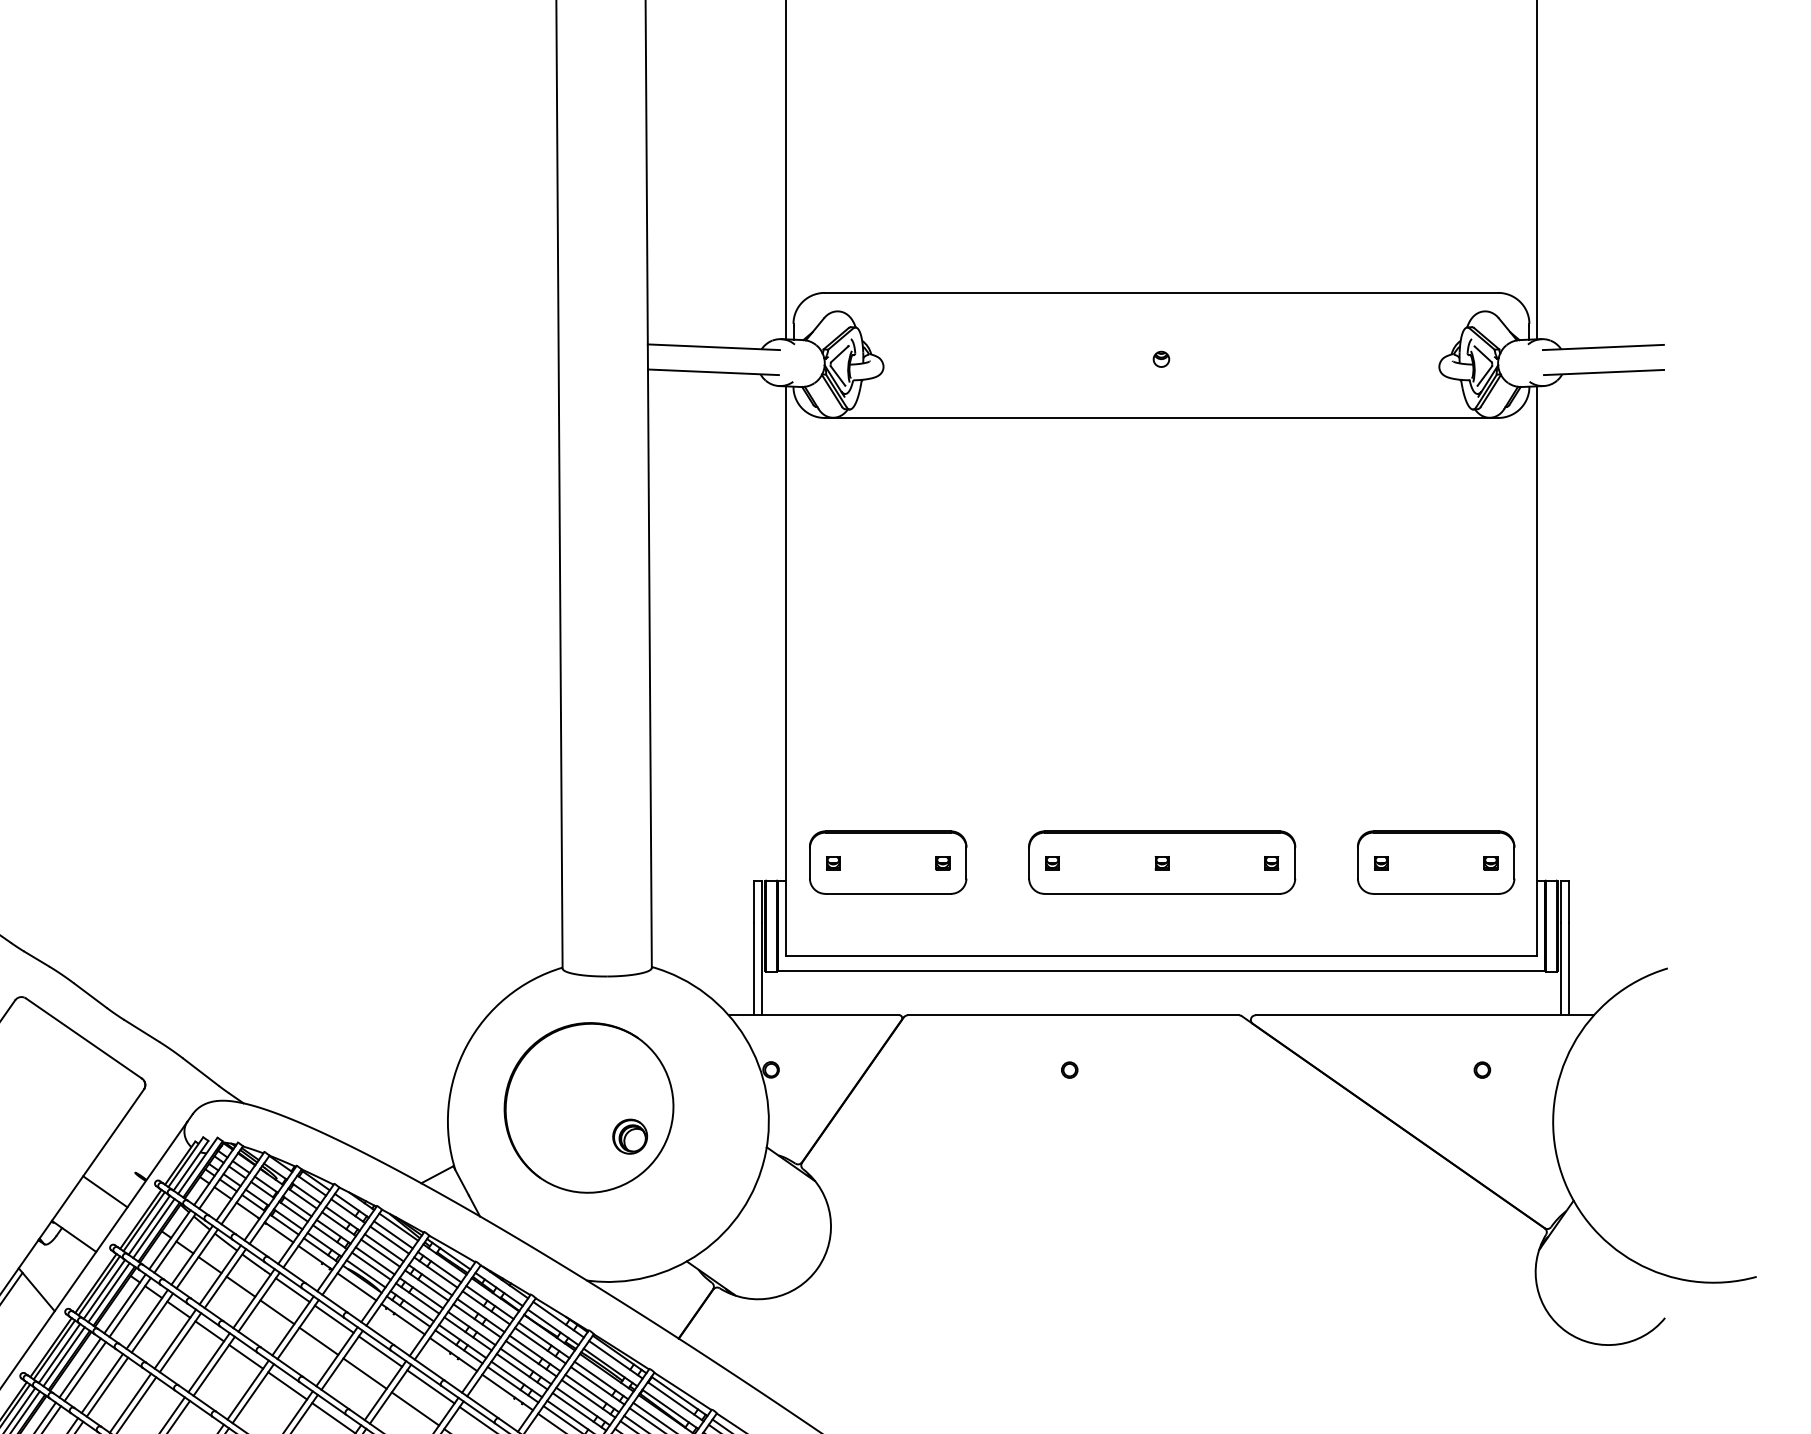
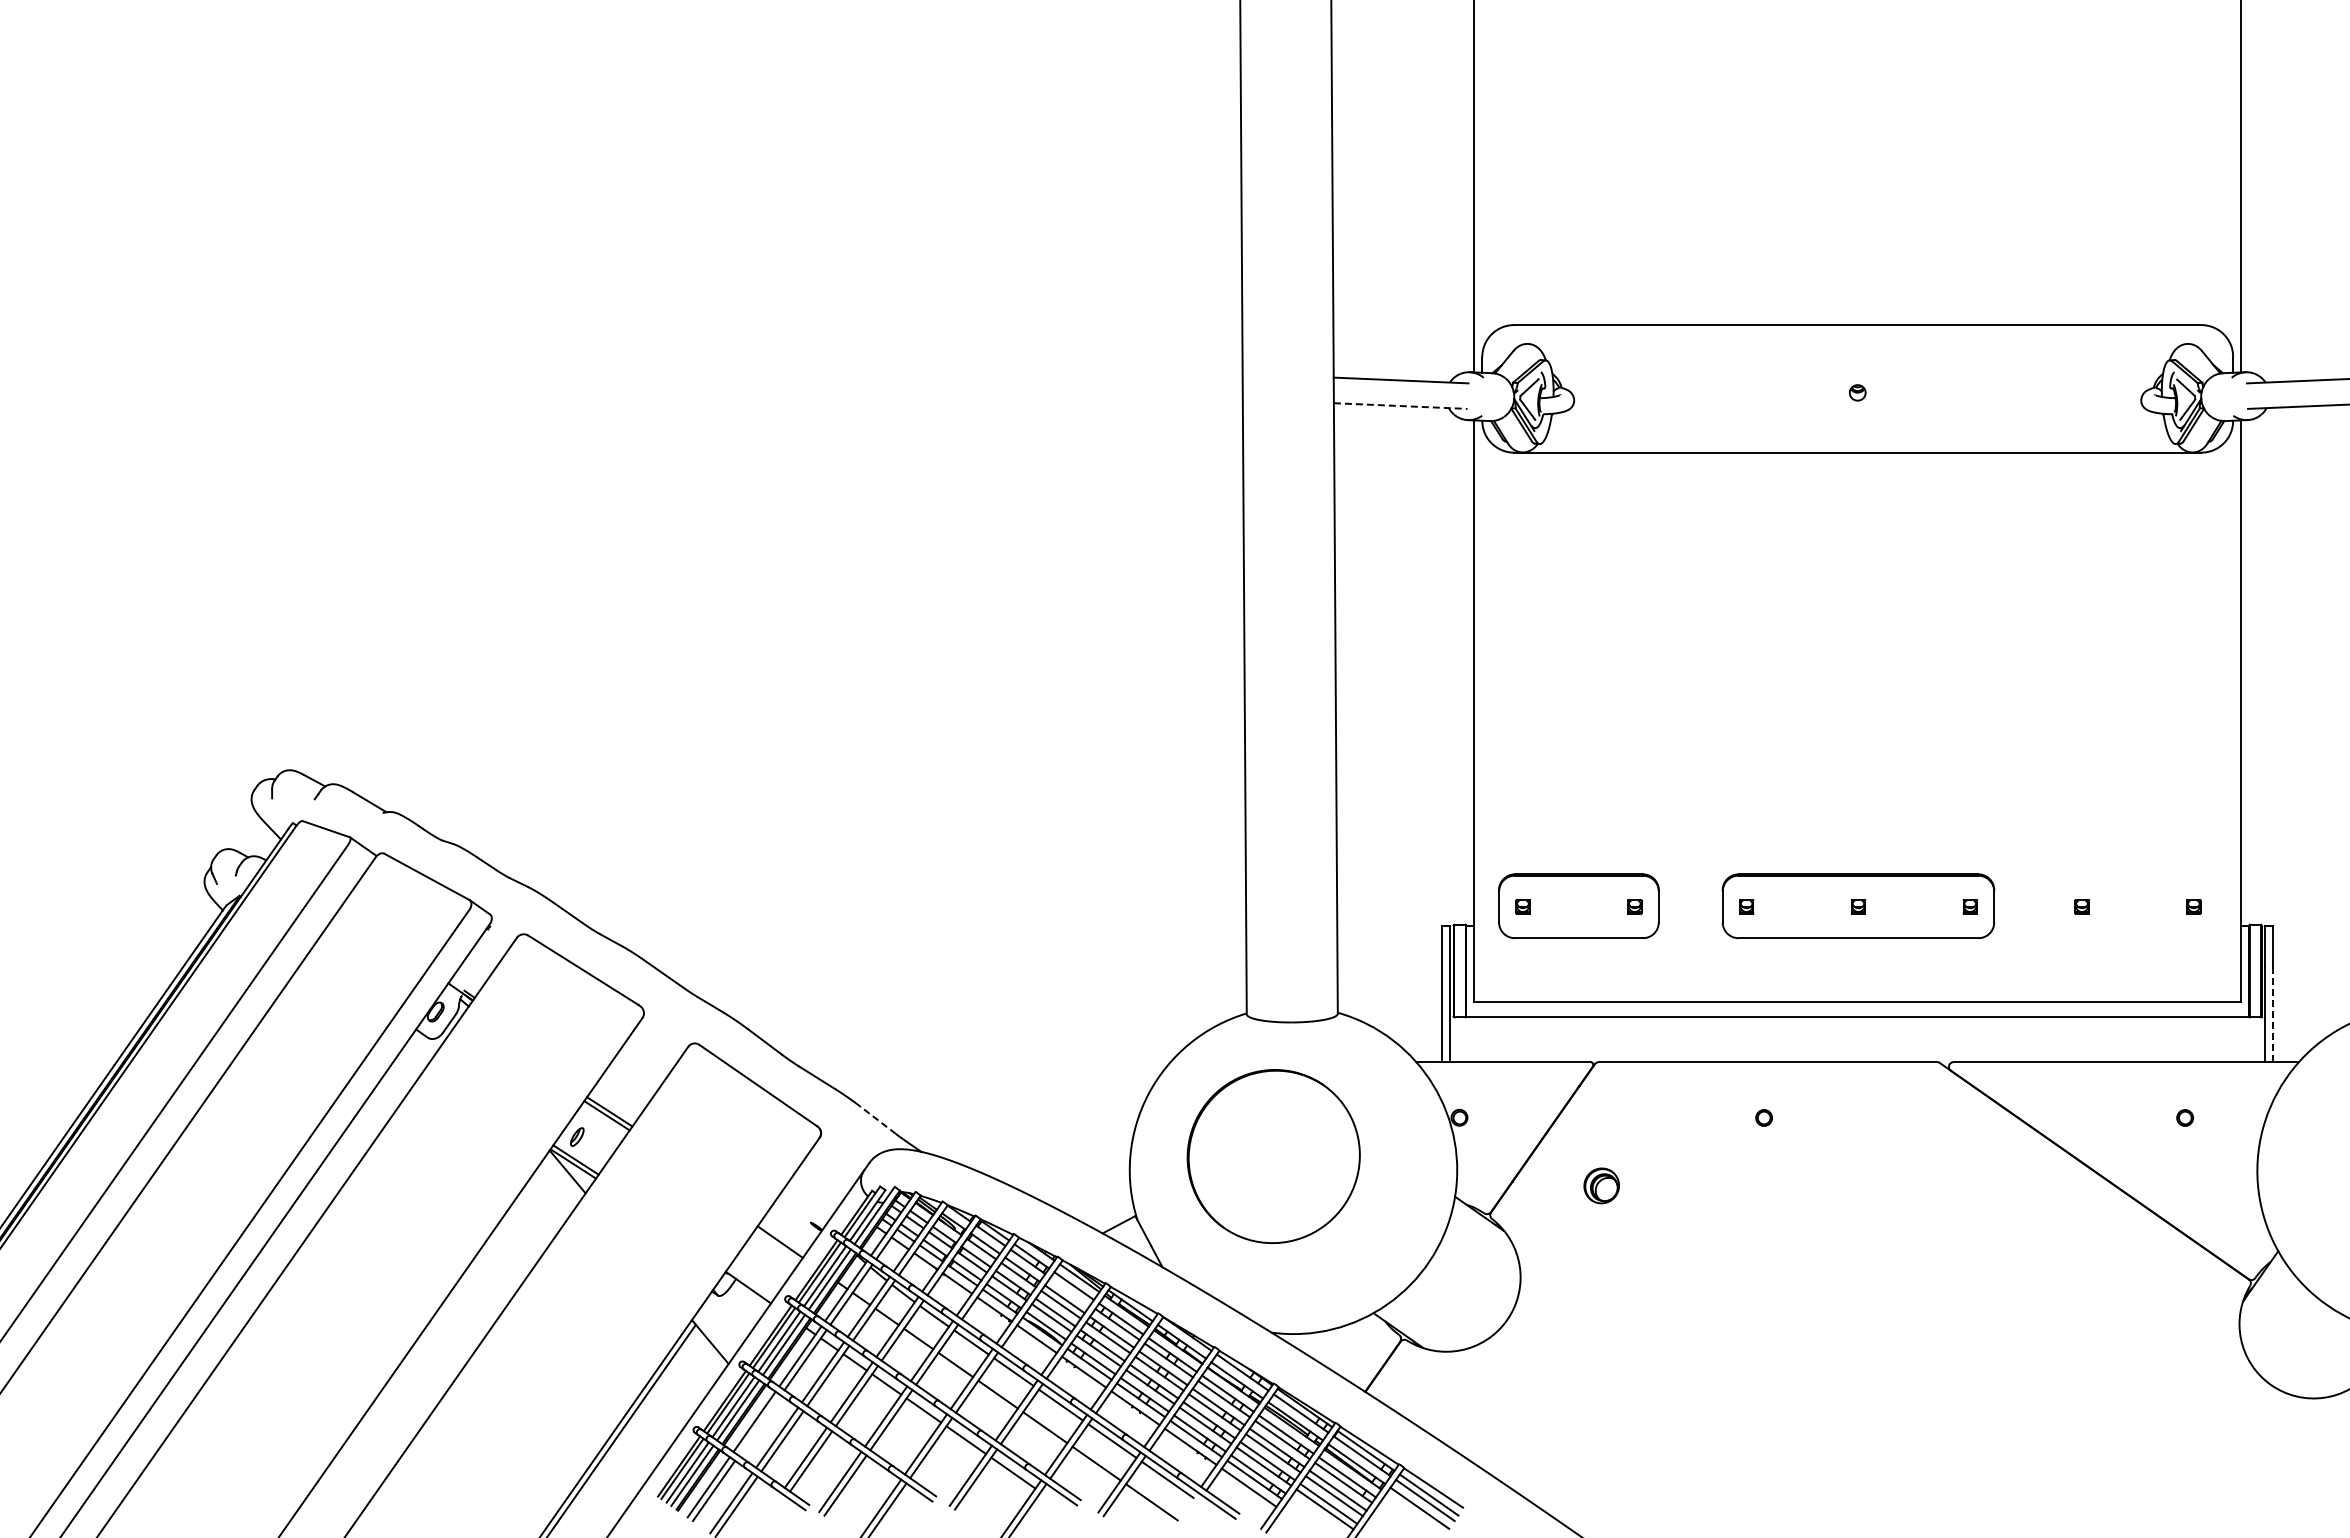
line: (713, 372) -> (1400, 406), solid -> dashed
part: (1435, 862) -> (2137, 906), removed
line: (1568, 968) -> (2273, 1014), solid -> dashed
line: (200, 1072) -> (877, 1120), solid -> dashed
part: (629, 1136) -> (1601, 1185), moved
line: (389, 1240) -> (1070, 1291), removed
line: (84, 1371) -> (759, 1425), removed

